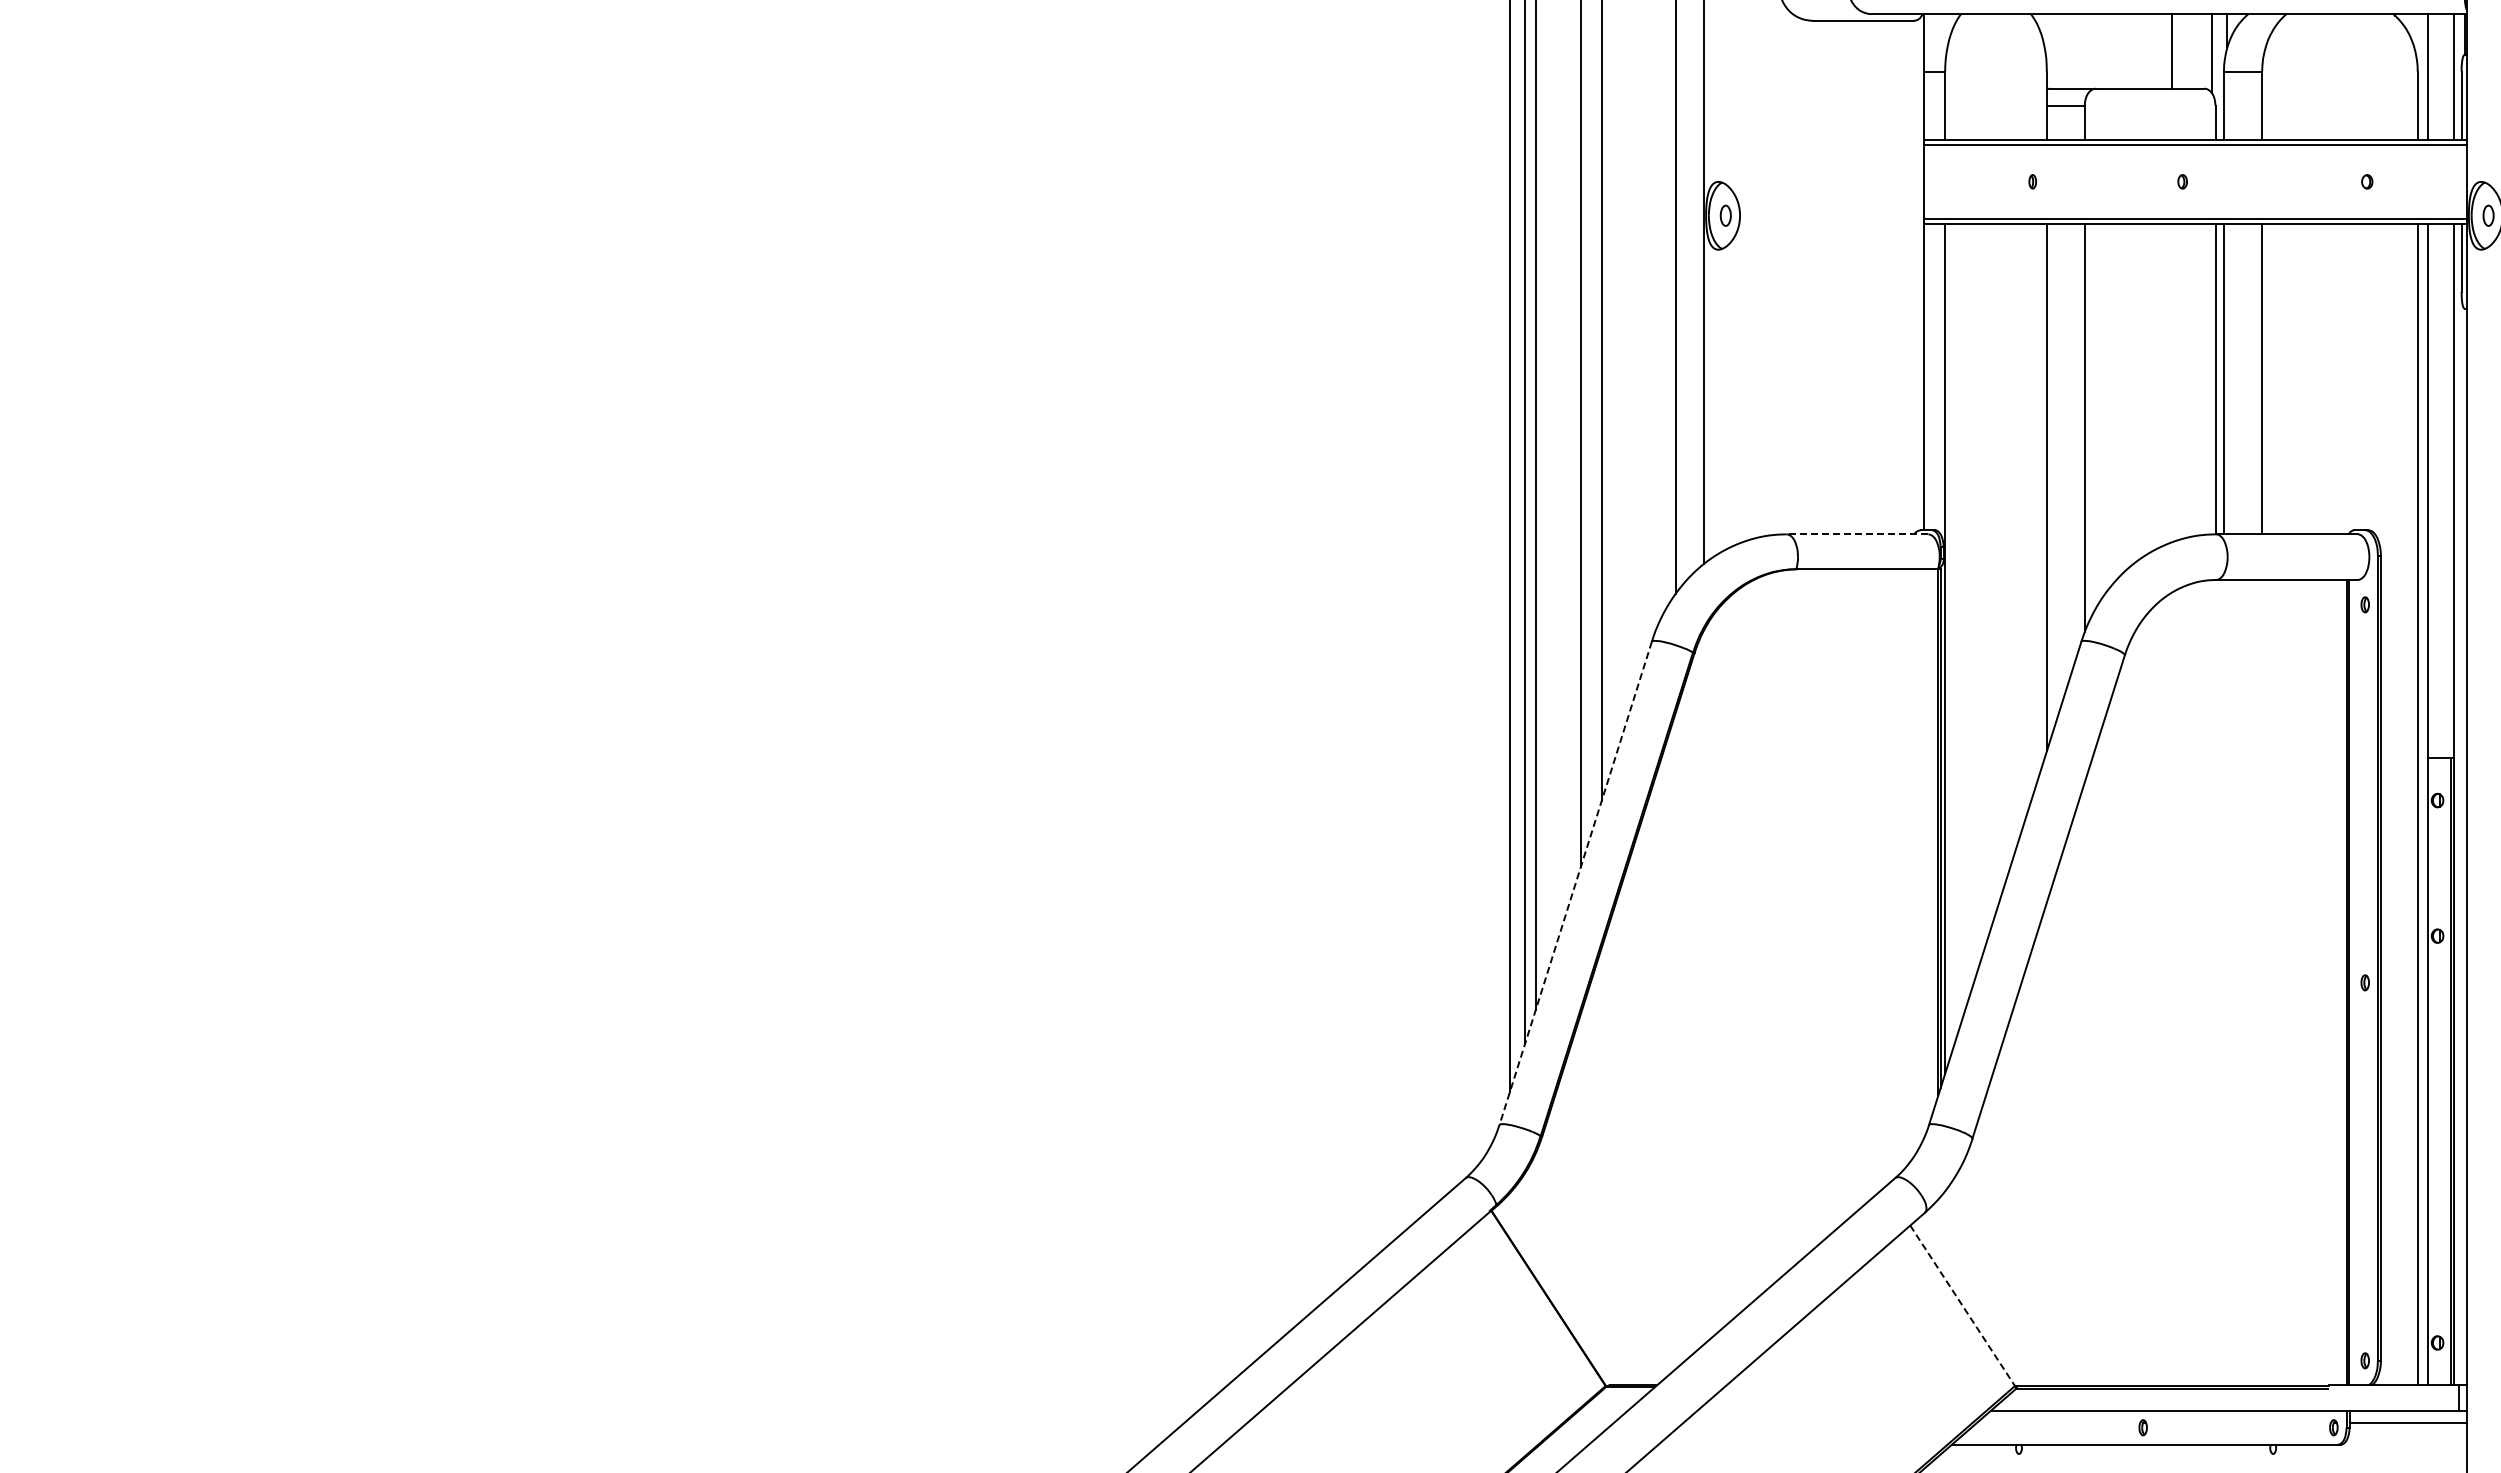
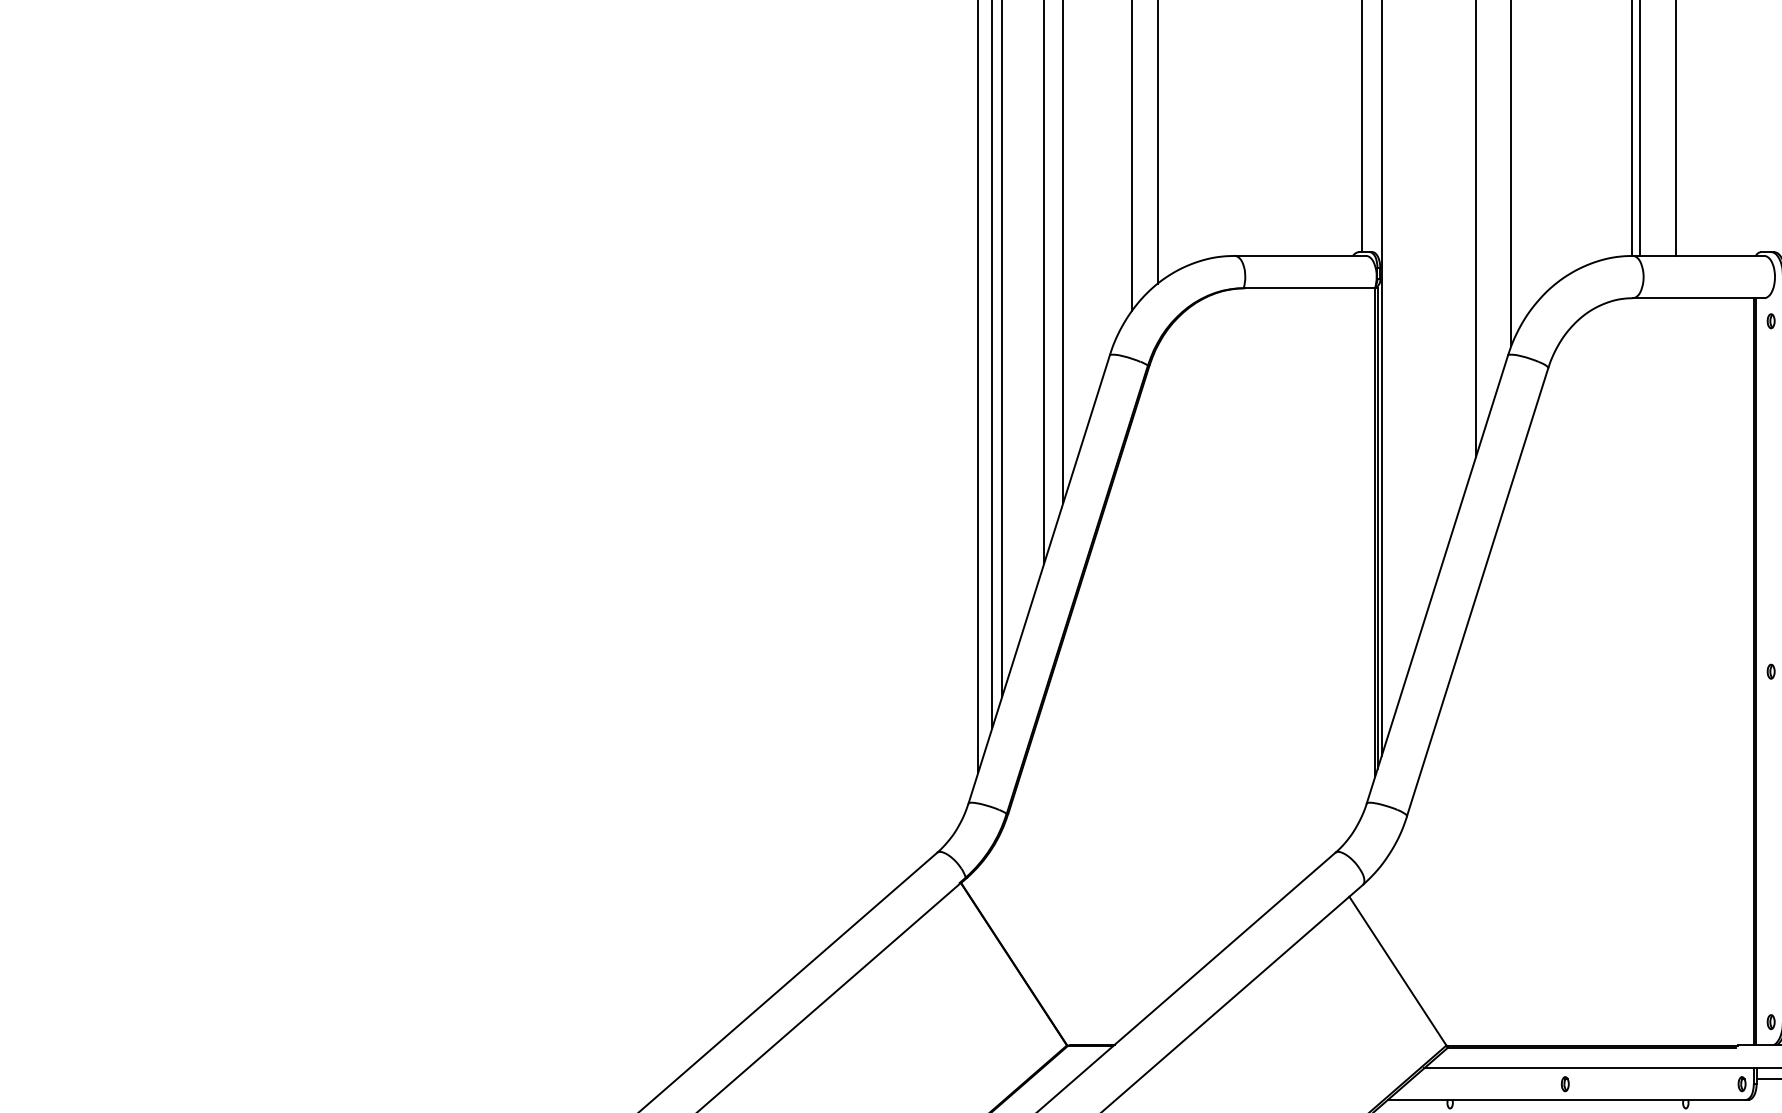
line: (1857, 534) -> (1300, 256), dashed -> solid
line: (1575, 883) -> (1039, 579), dashed -> solid
line: (1962, 1305) -> (1397, 970), dashed -> solid

